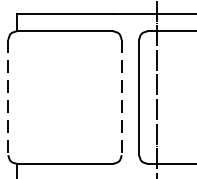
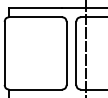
line: (8, 97) -> (4, 53), dashed -> solid
line: (121, 97) -> (66, 53), dashed -> solid

